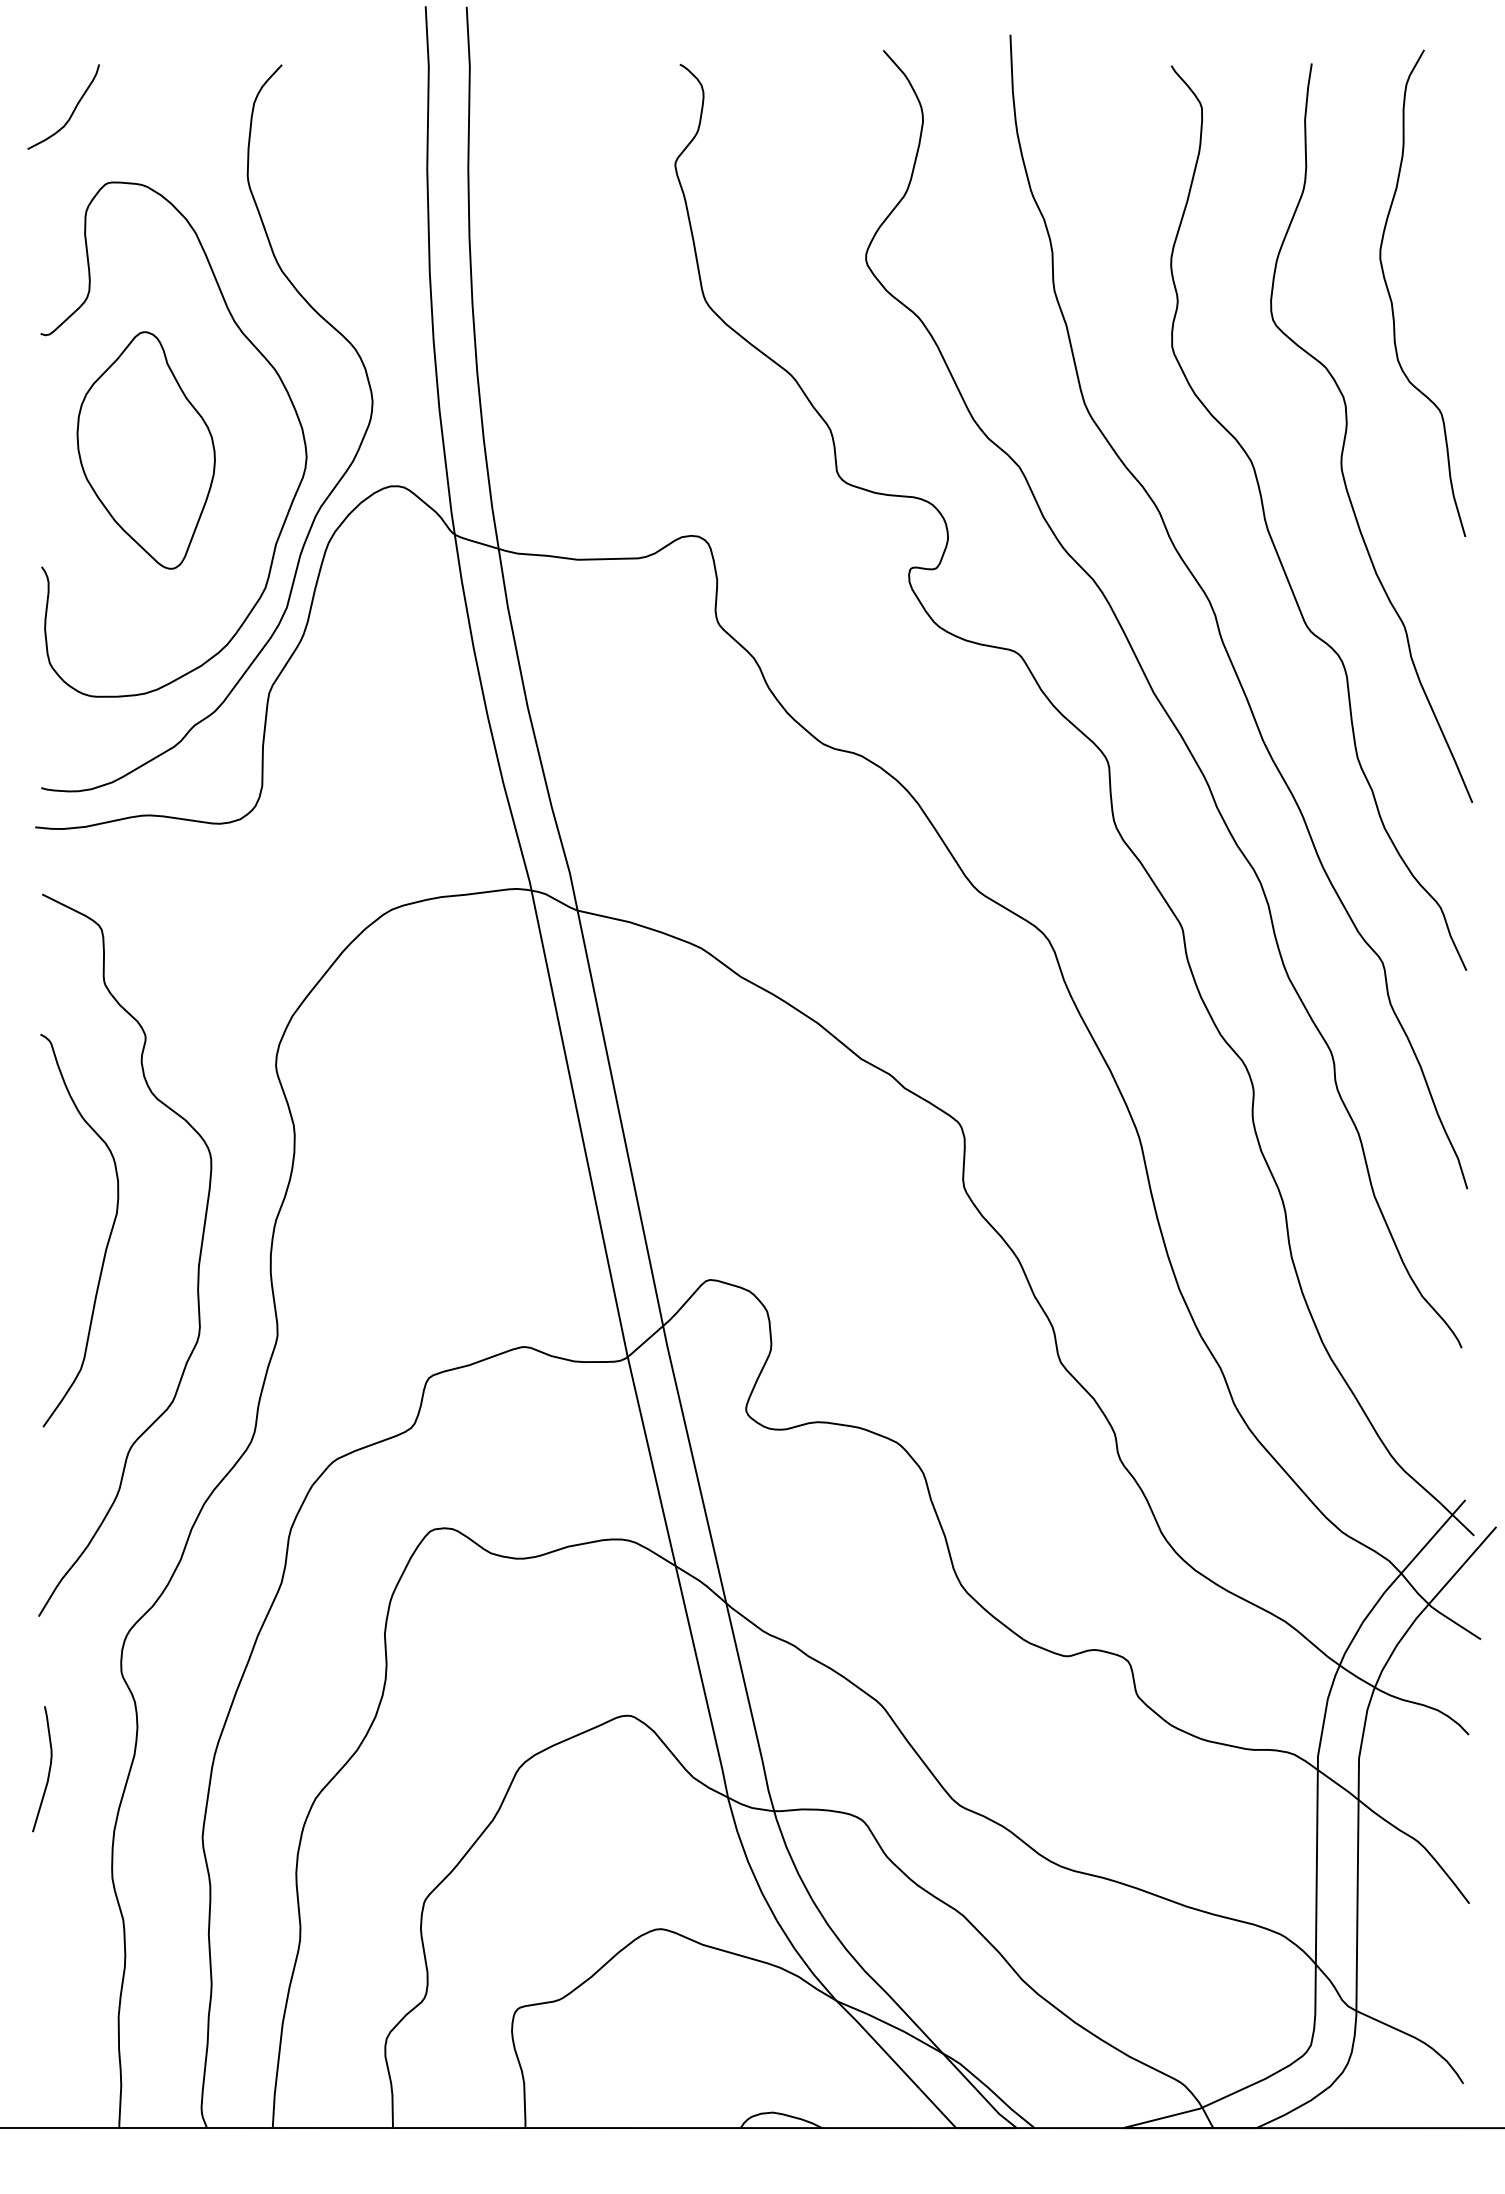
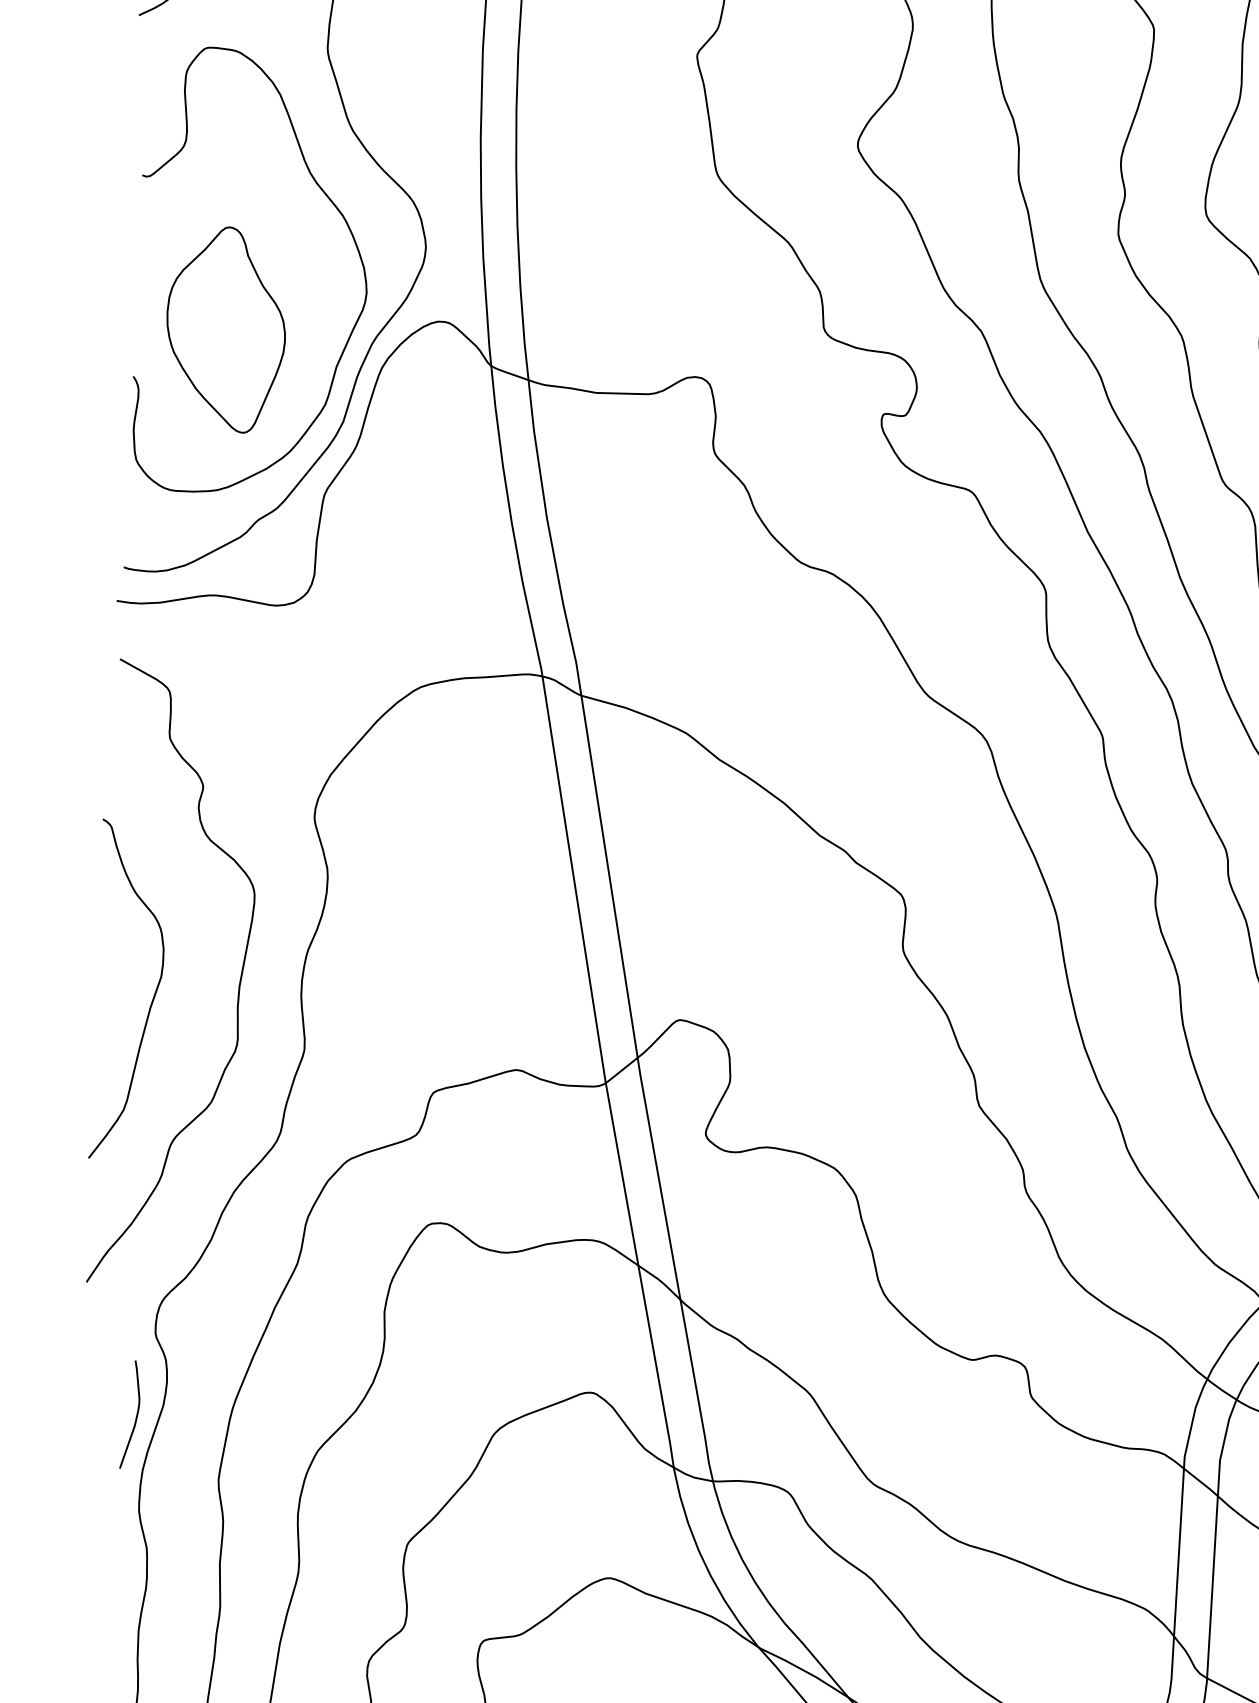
part: (145, 450) -> (225, 329), moved
curve: (108, 1237) -> (152, 997), moved
curve: (48, 1770) -> (135, 1416), moved

